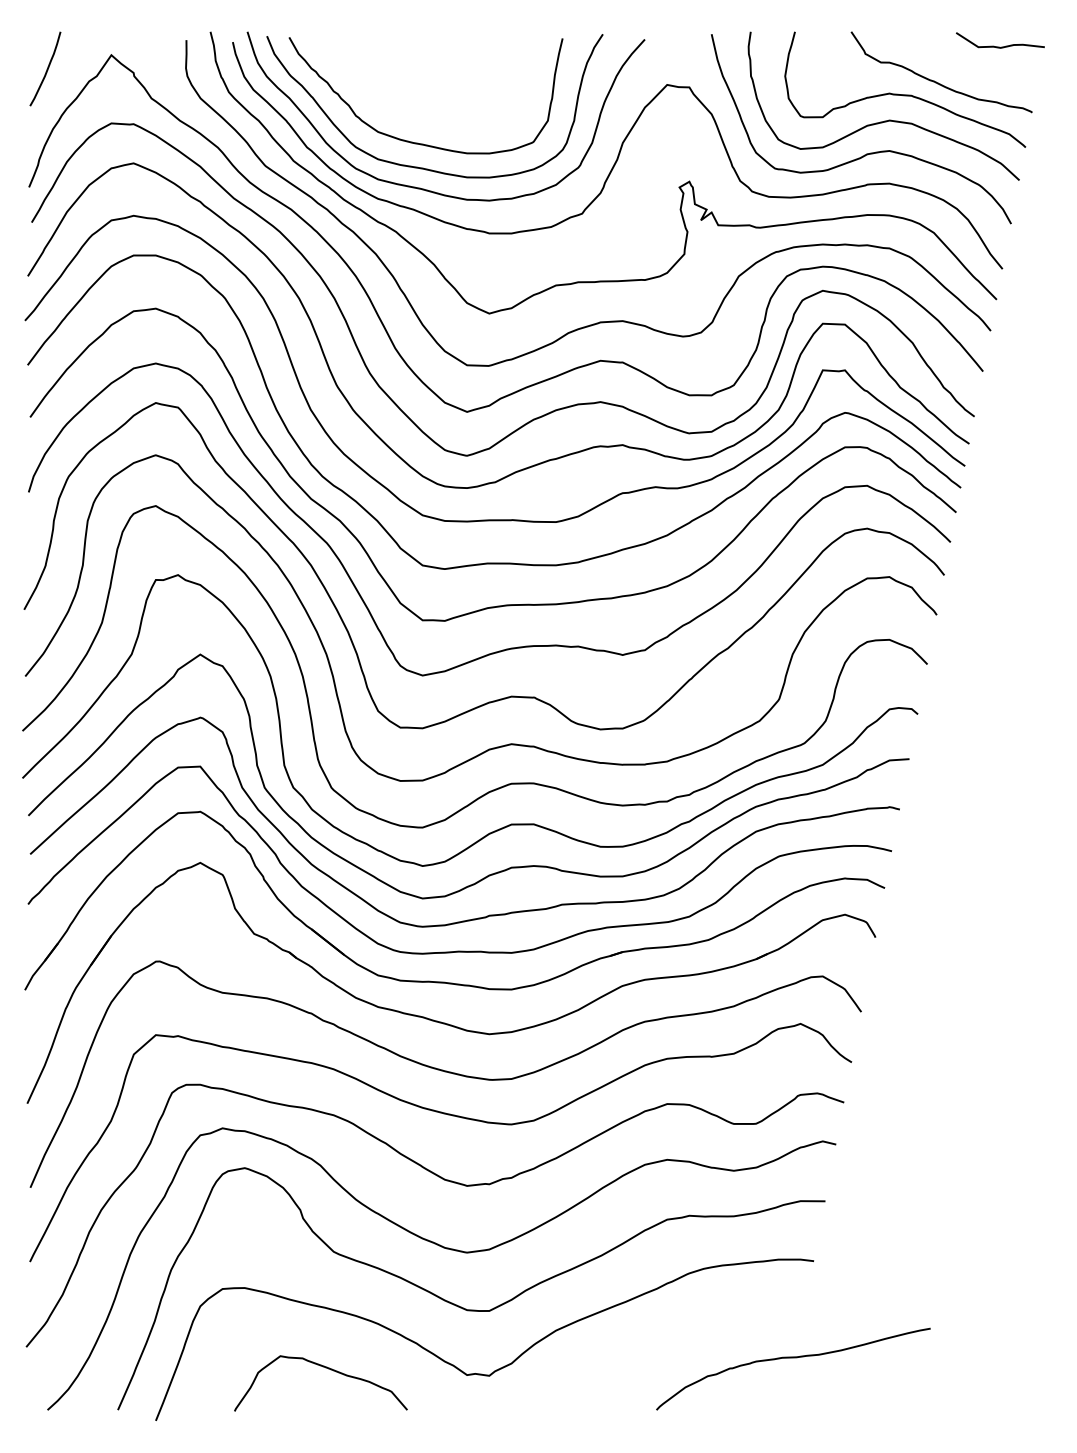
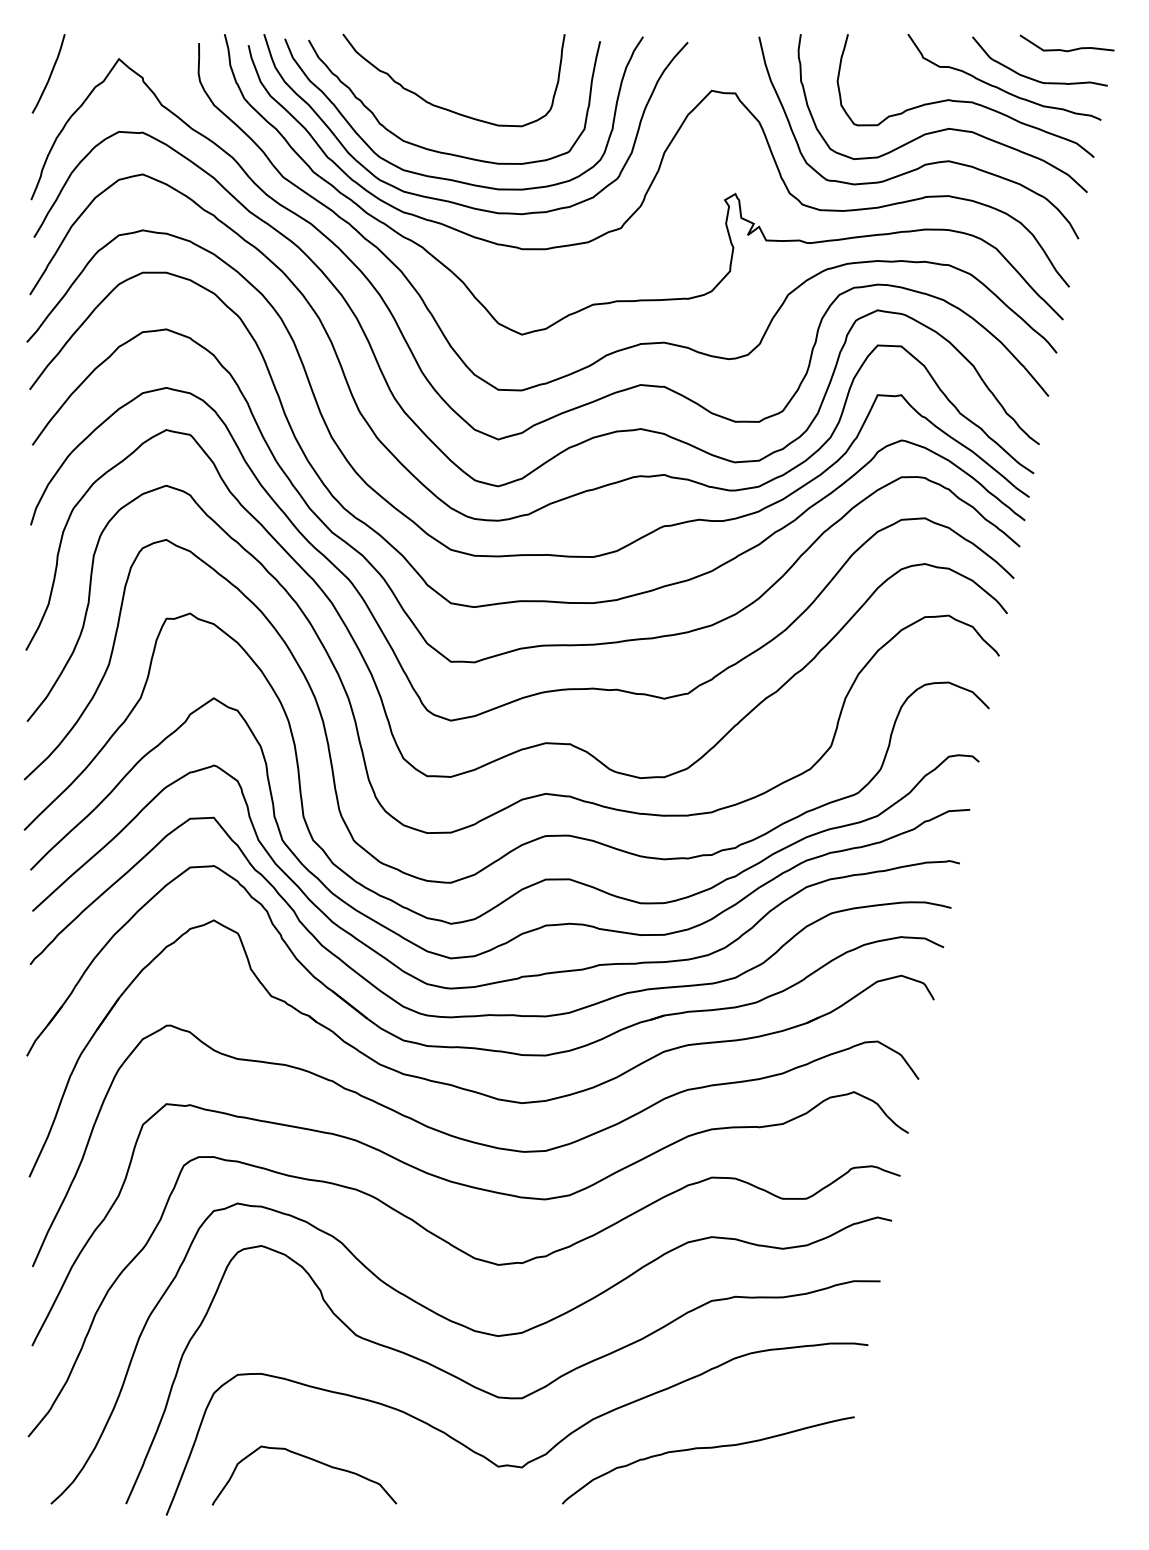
curve: (968, 73) -> (1033, 78), added
curve: (415, 100) -> (443, 107), added
curve: (793, 1358) -> (708, 1448), moved
curve: (325, 1368) -> (309, 1459), moved

